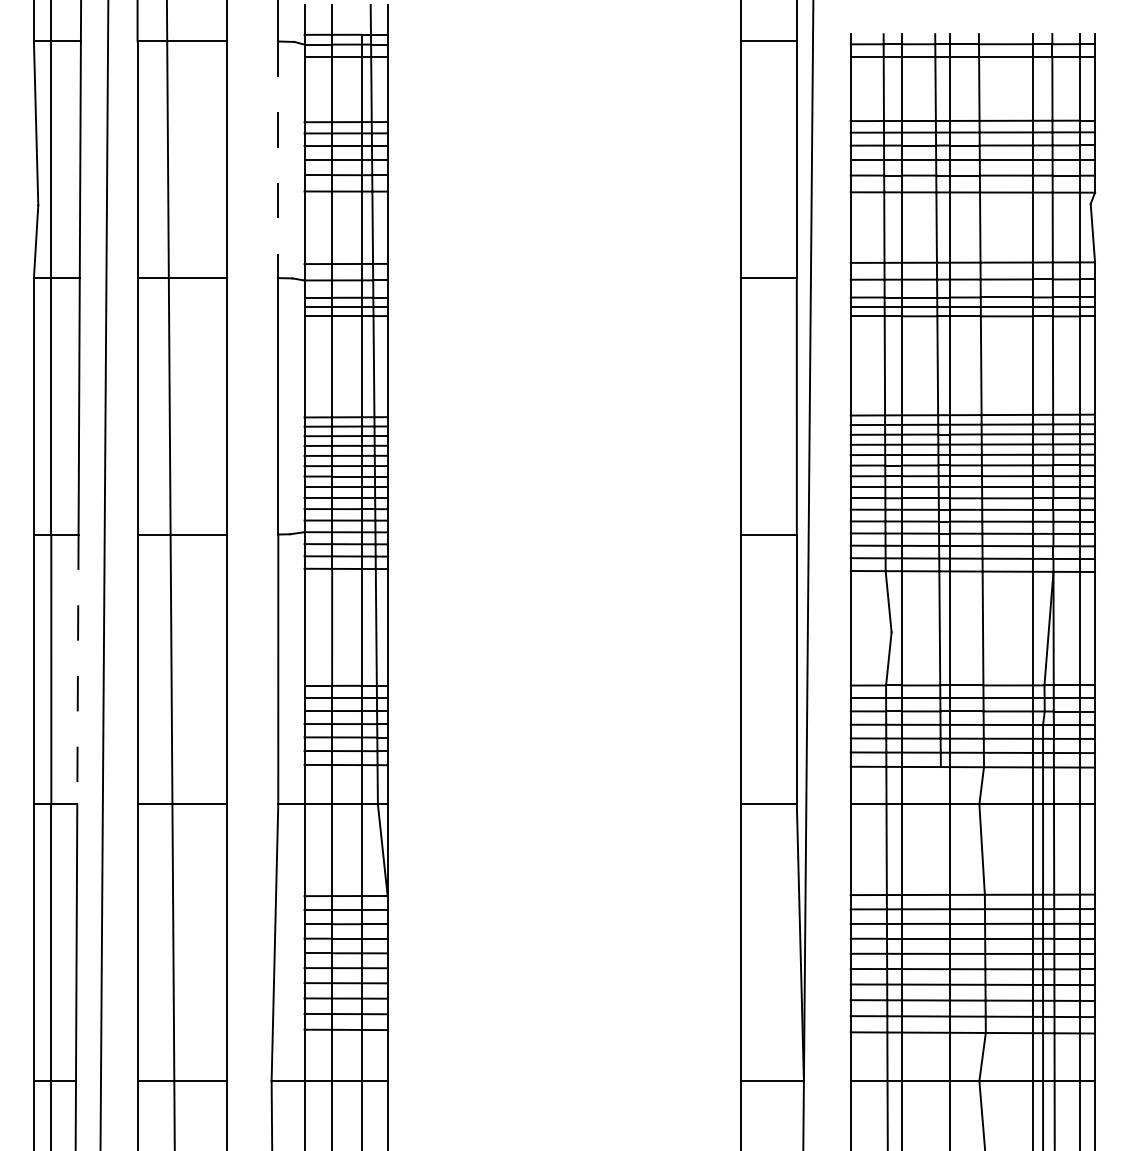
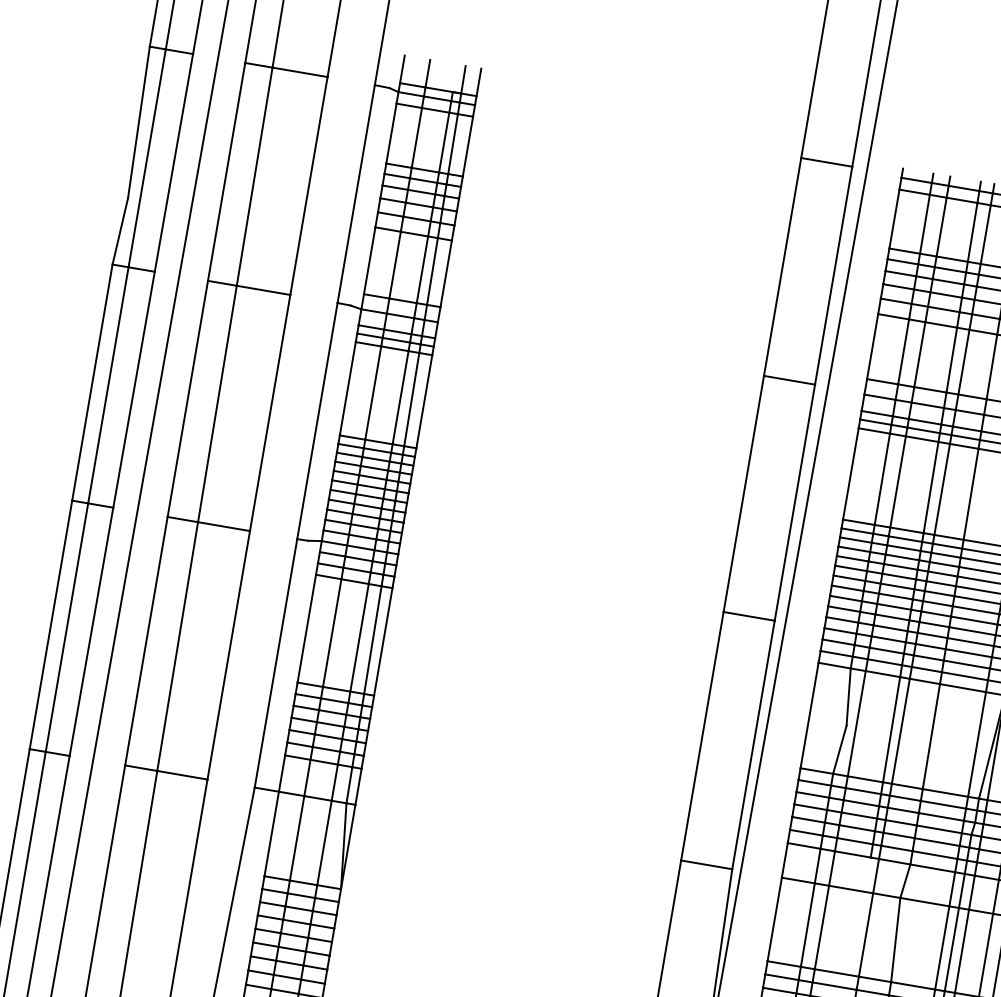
line: (278, 160) -> (356, 194), dashed -> solid
line: (77, 669) -> (91, 631), dashed -> solid

